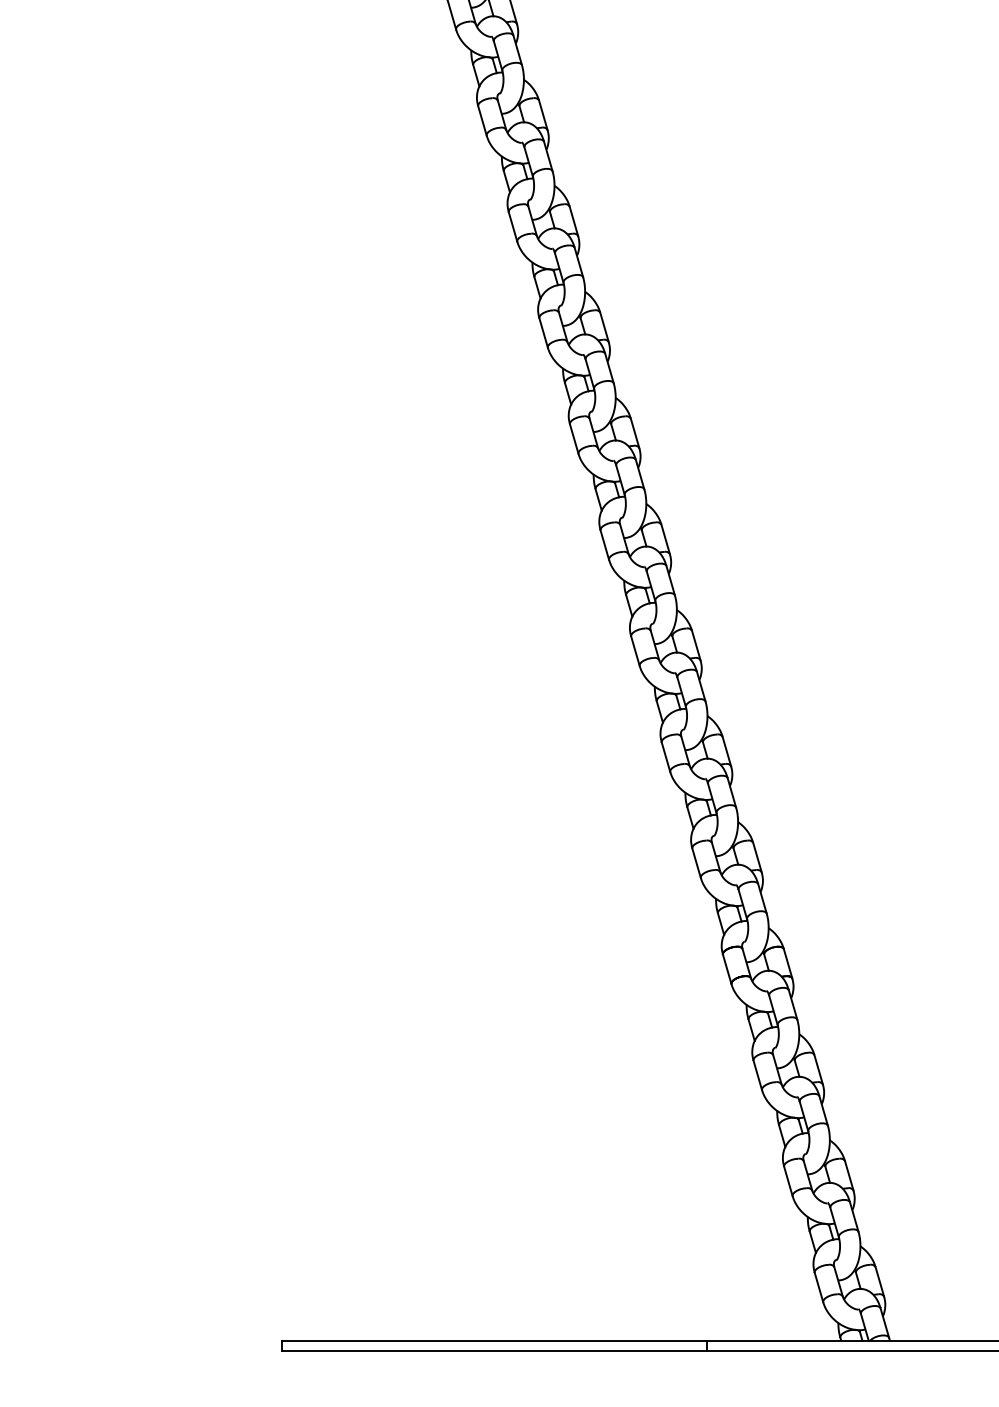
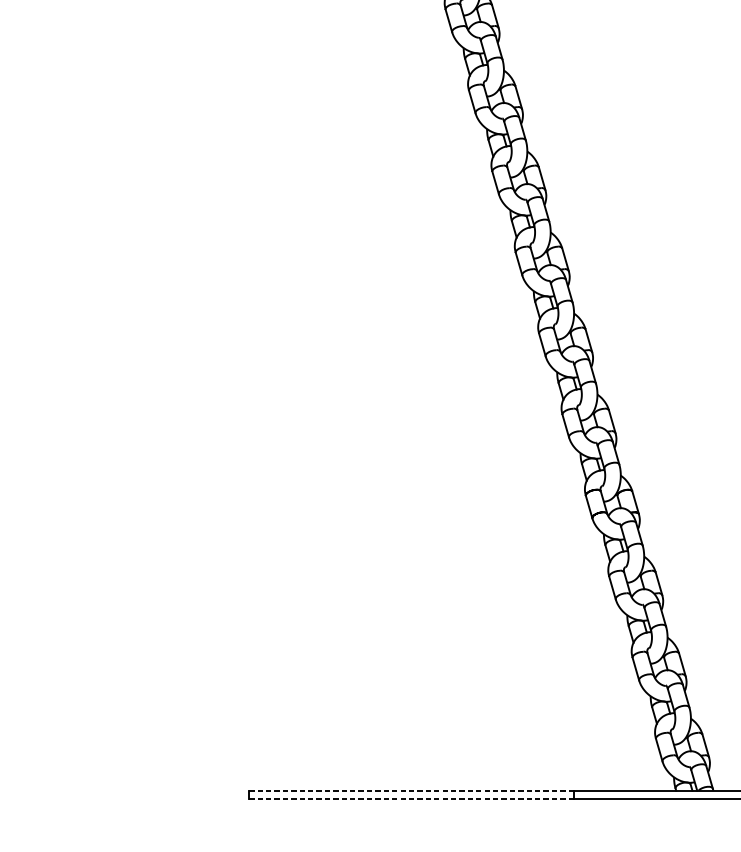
line: (495, 1340) -> (412, 790), solid -> dashed
line: (495, 1350) -> (412, 798), solid -> dashed

